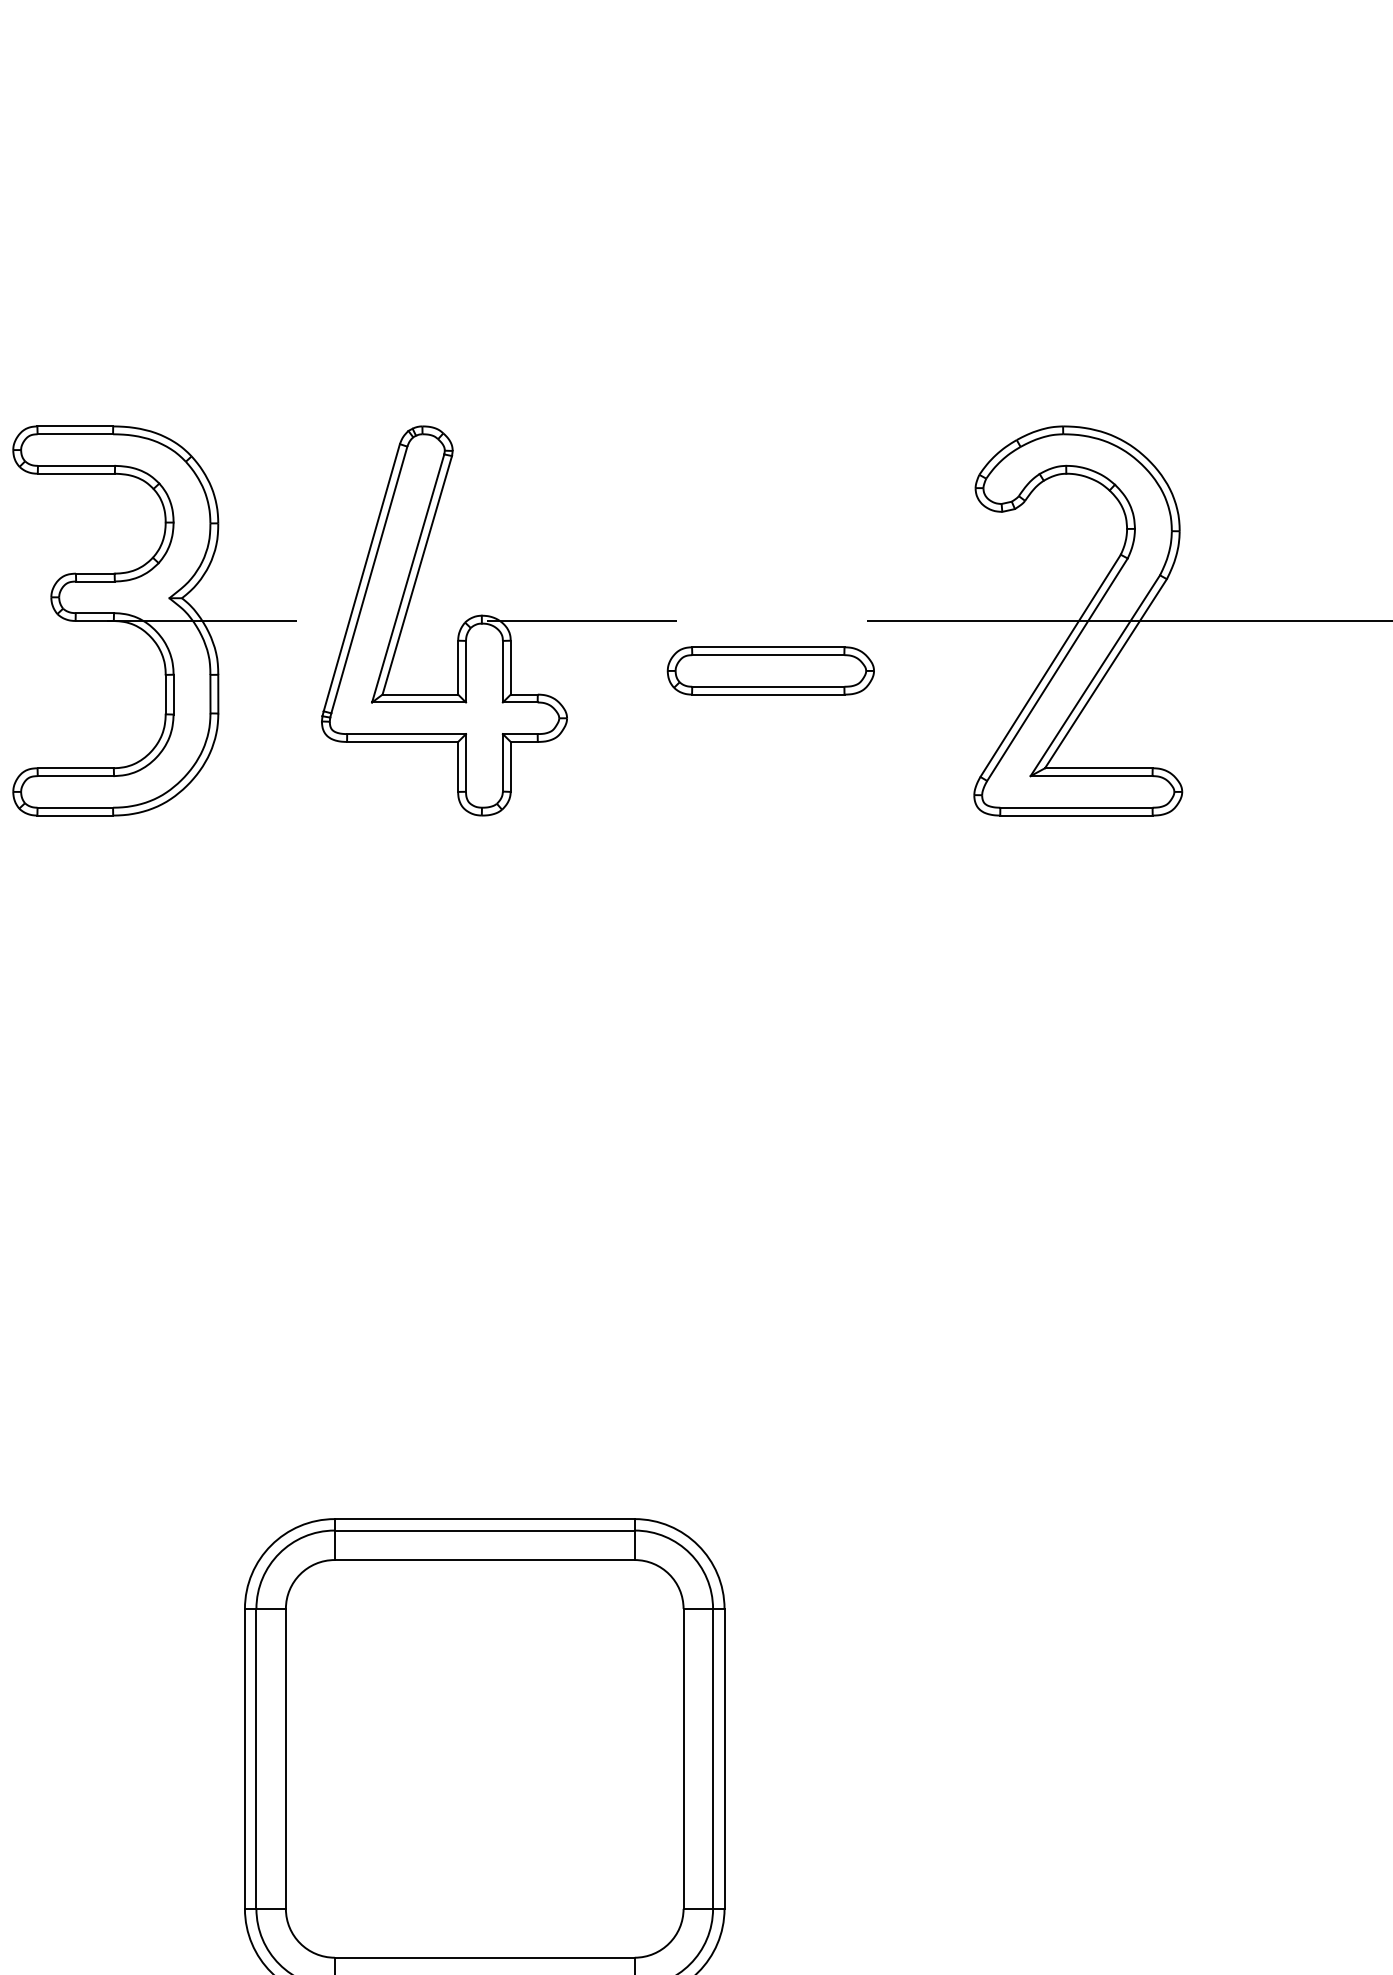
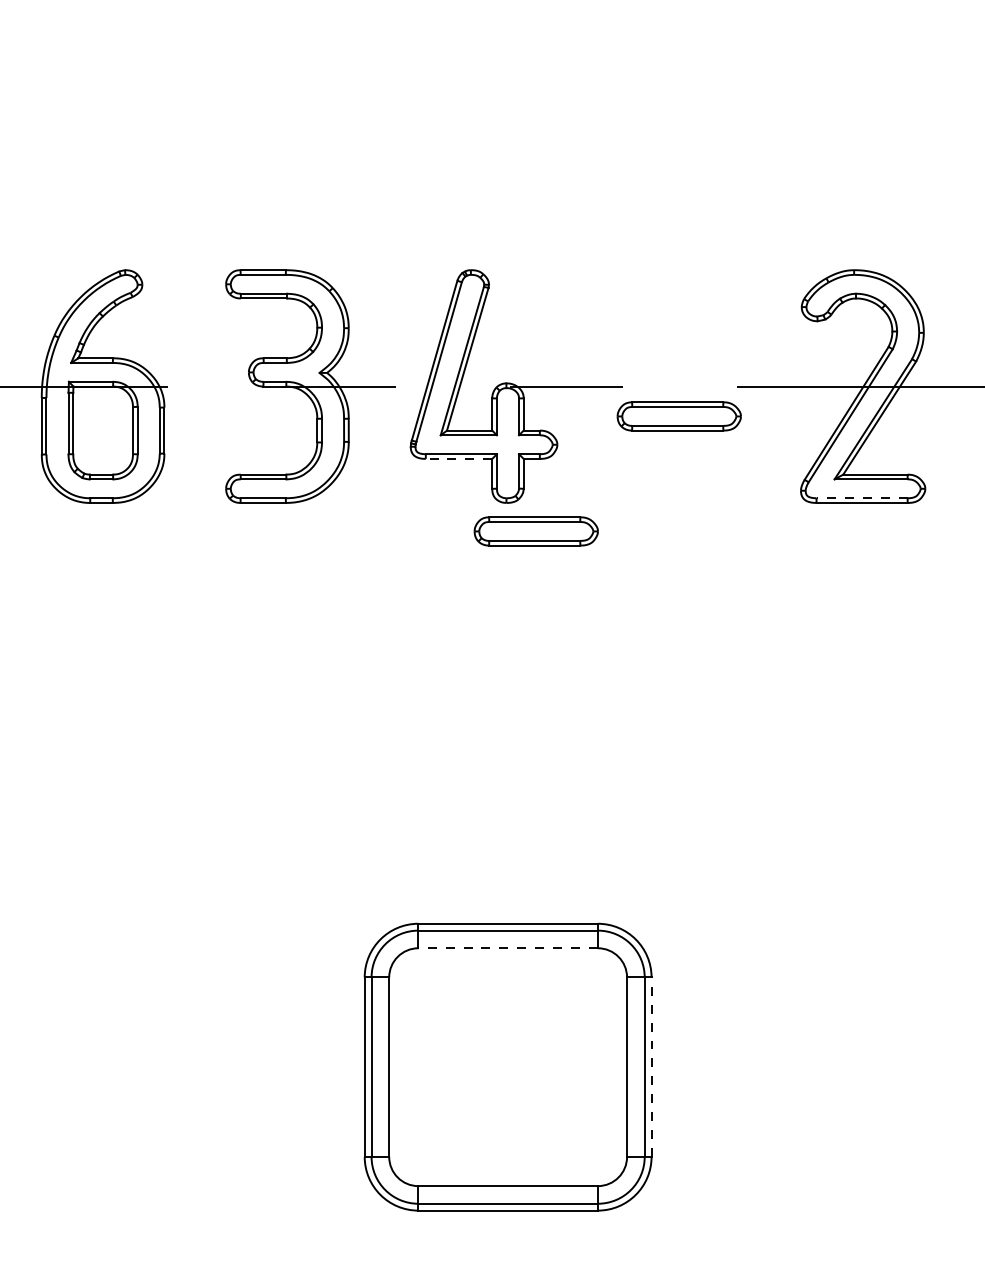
line: (401, 741) -> (458, 458), solid -> dashed
line: (1077, 808) -> (862, 498), solid -> dashed
part: (530, 863) -> (535, 531), added
line: (485, 1560) -> (508, 948), solid -> dashed
line: (724, 1759) -> (651, 1067), solid -> dashed

